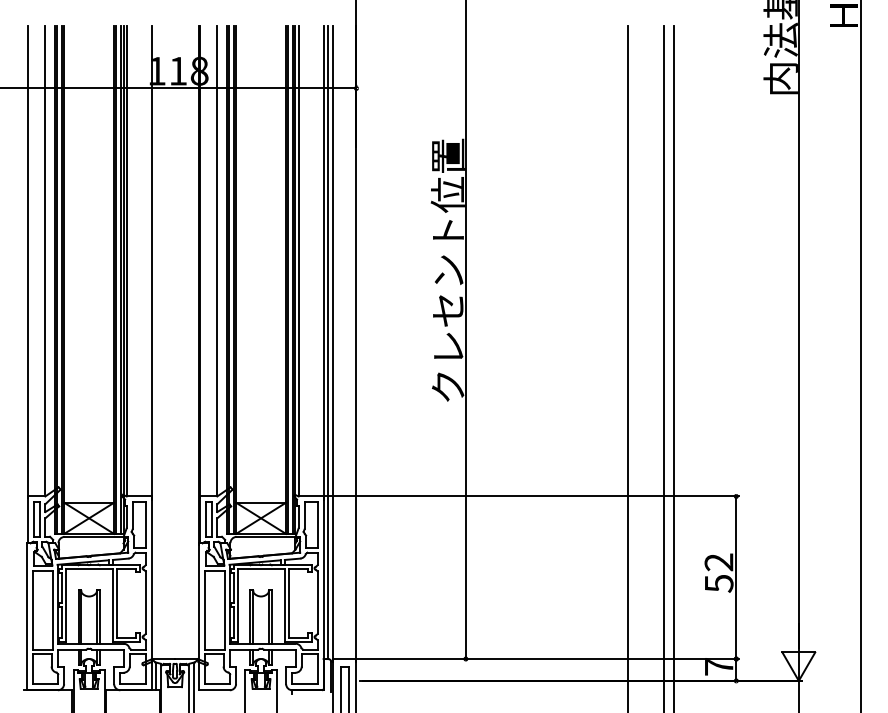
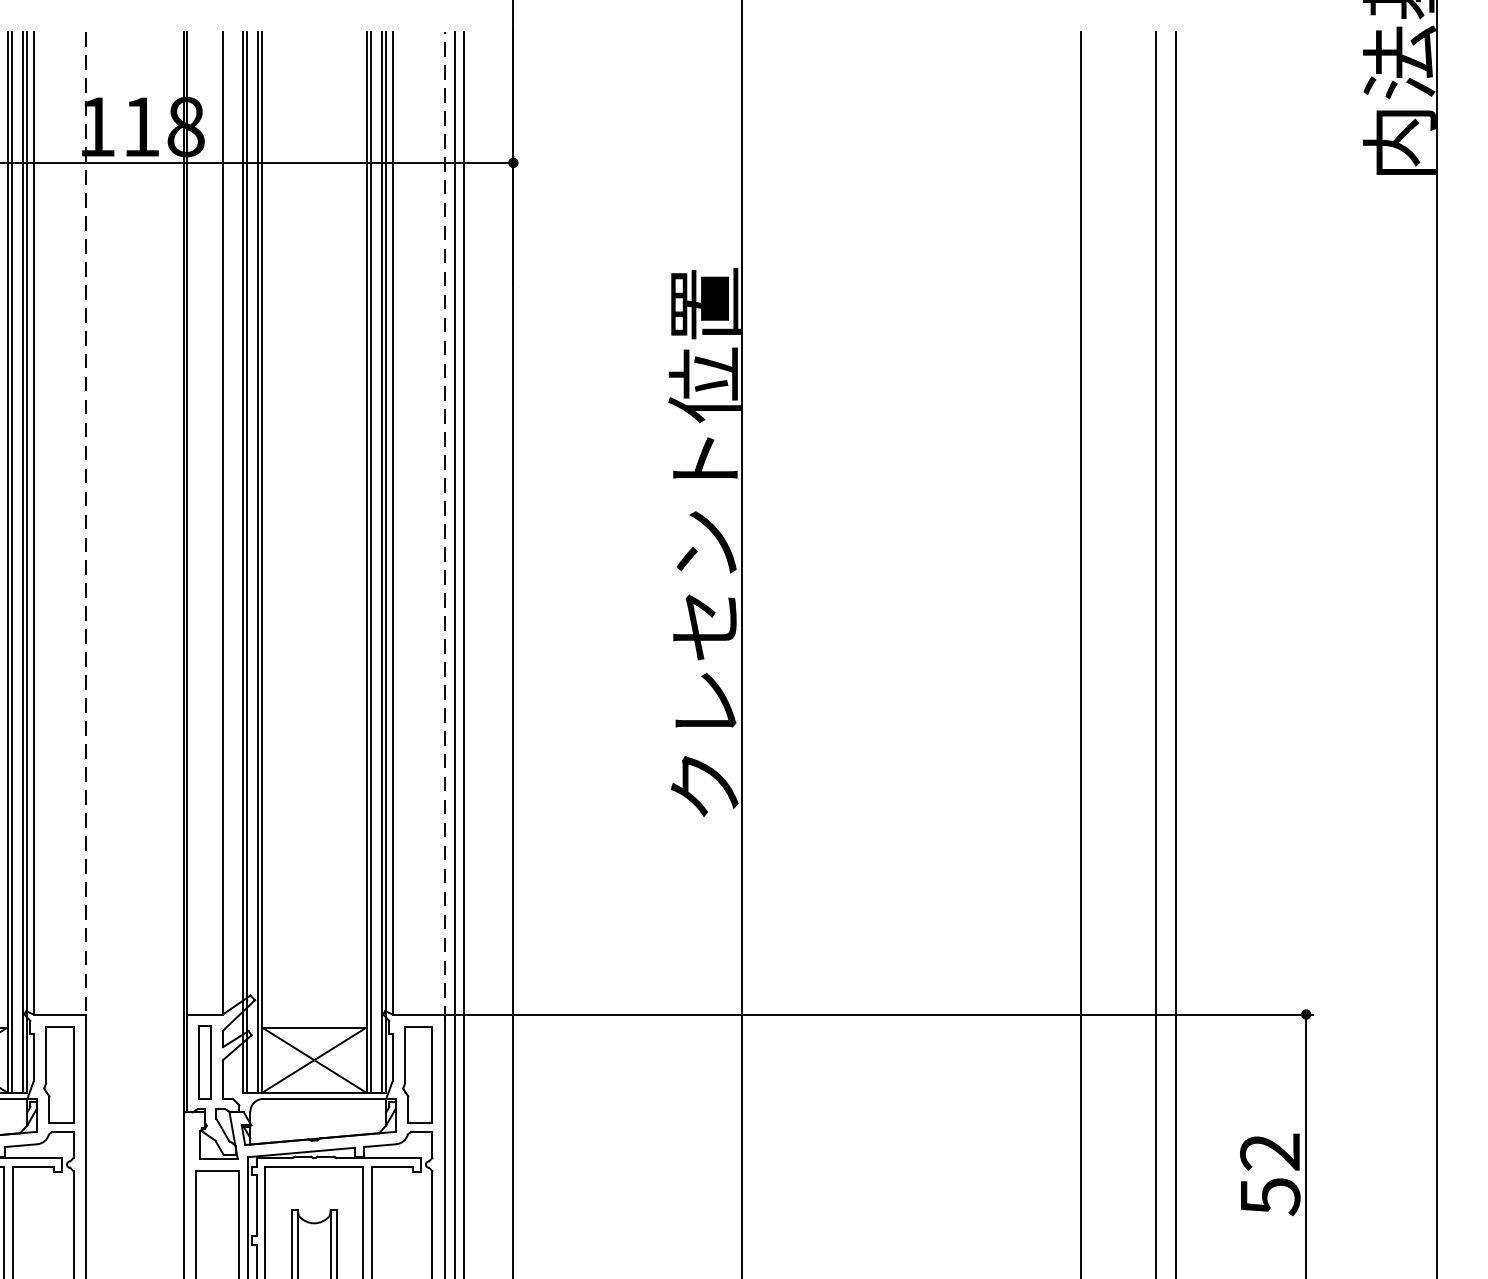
line: (151, 262) -> (85, 526), solid -> dashed
line: (323, 262) -> (444, 526), solid -> dashed

